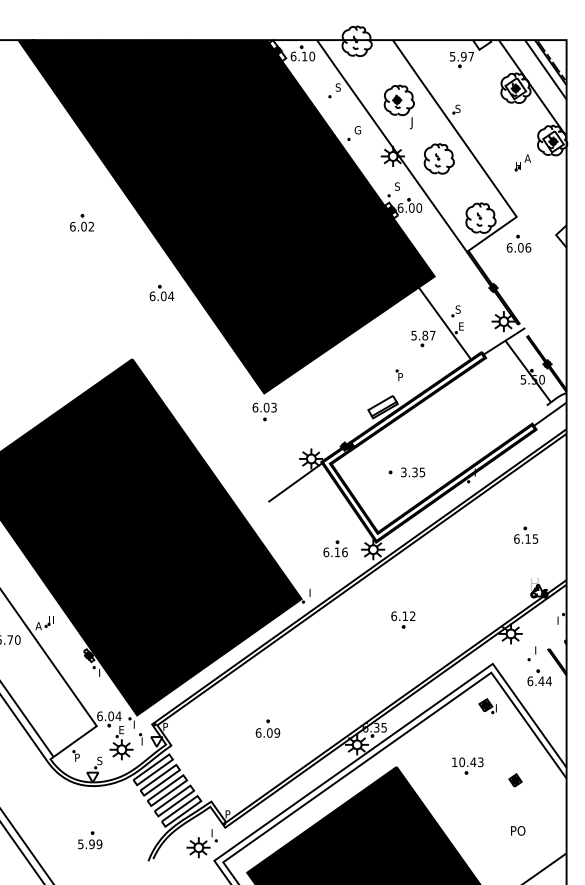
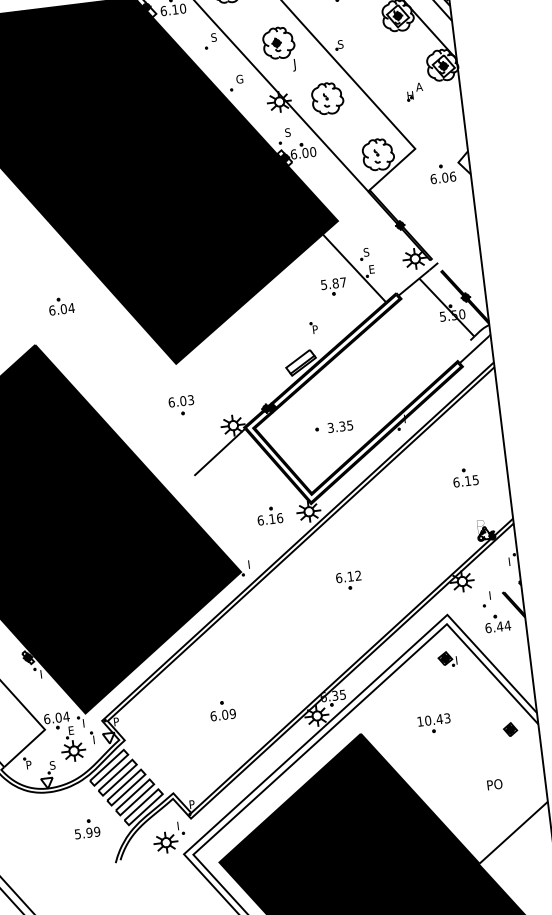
part: (518, 243) -> (442, 173), moved
part: (161, 292) -> (61, 305), moved
part: (264, 411) -> (181, 405), moved
part: (515, 780) -> (510, 729), moved
part: (90, 840) -> (87, 828), moved

